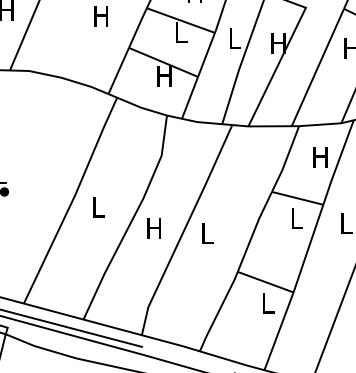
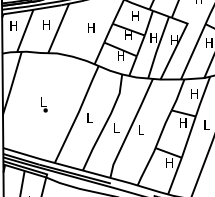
text: (180, 30) -> (128, 34), L -> H
text: (233, 37) -> (153, 37), L -> H
text: (297, 217) -> (183, 122), L -> H
text: (154, 228) -> (116, 127), H -> L
text: (267, 302) -> (169, 162), L -> H

